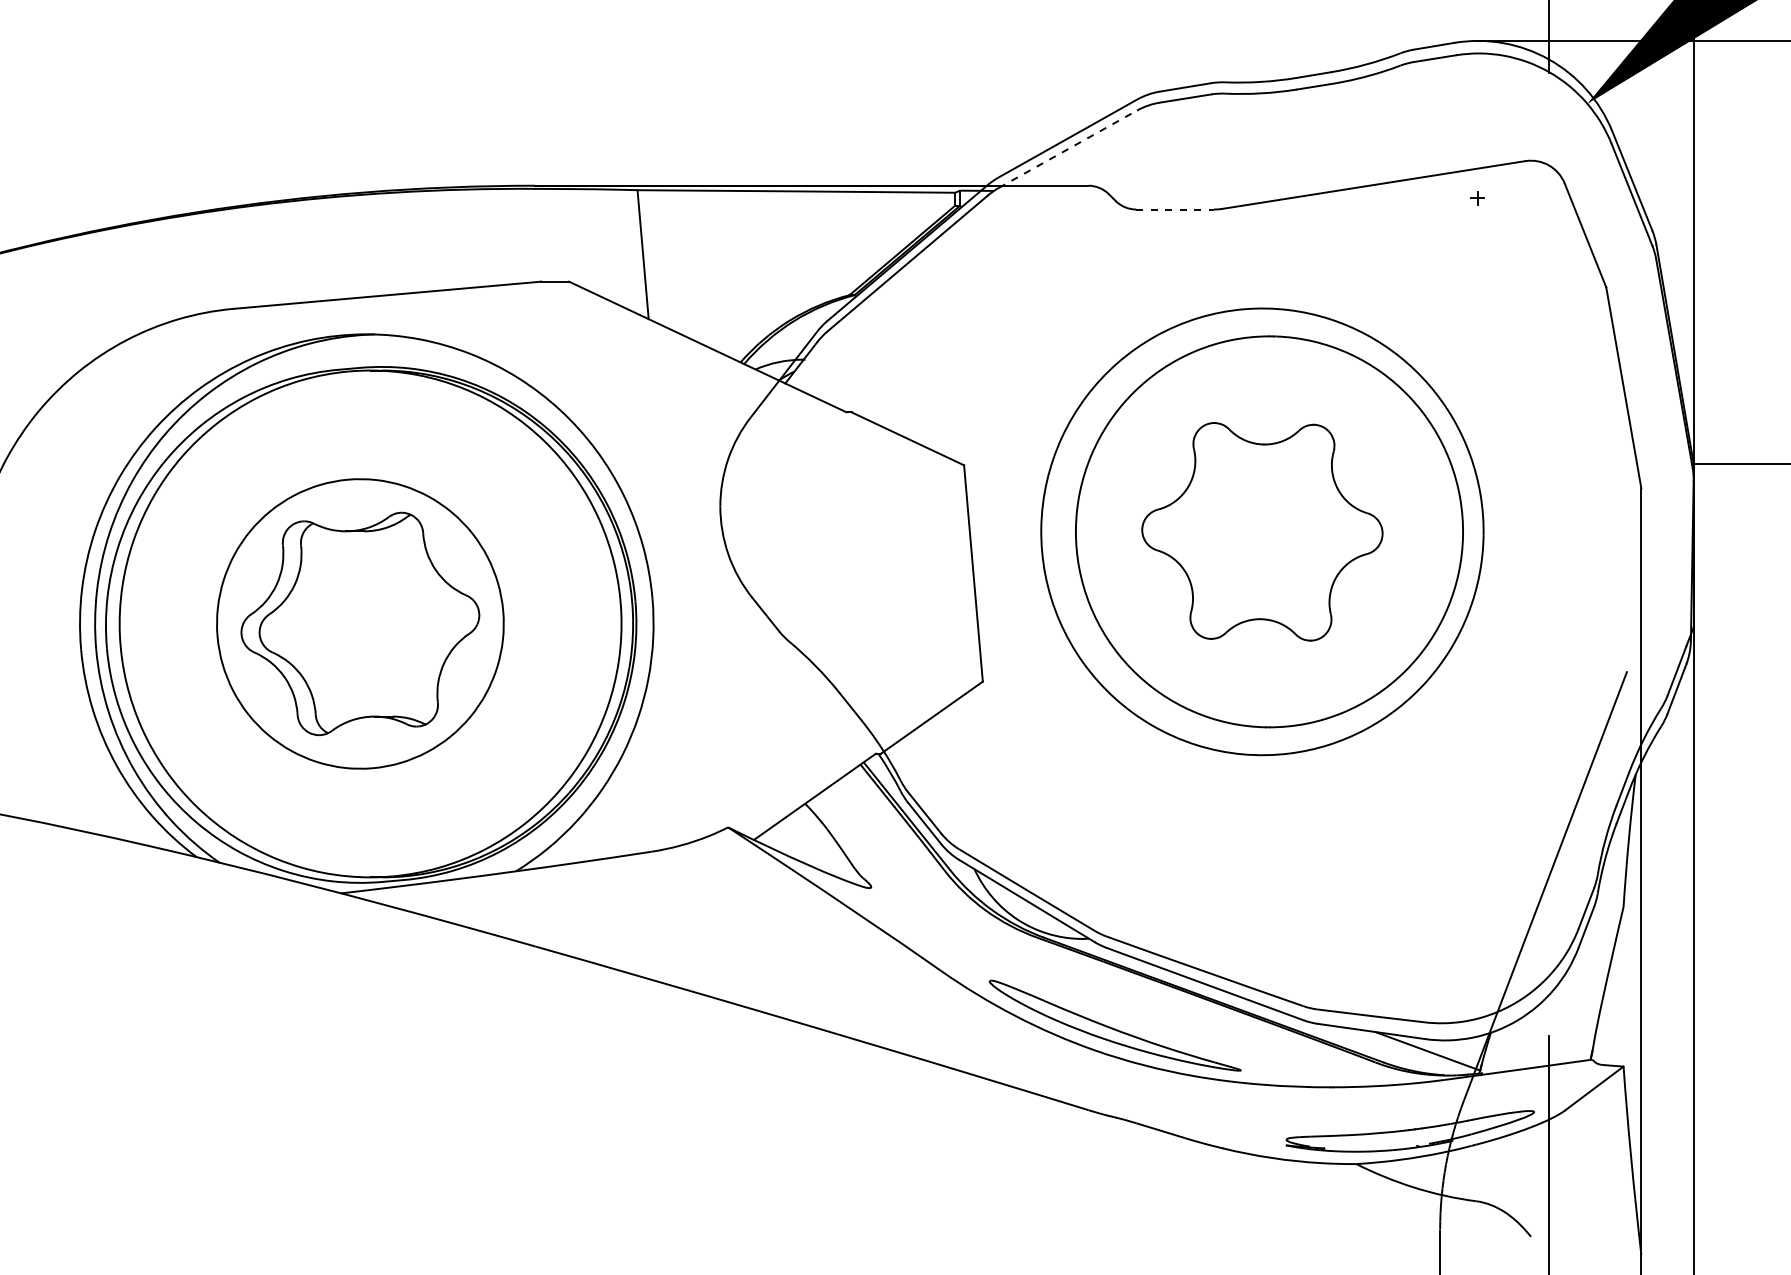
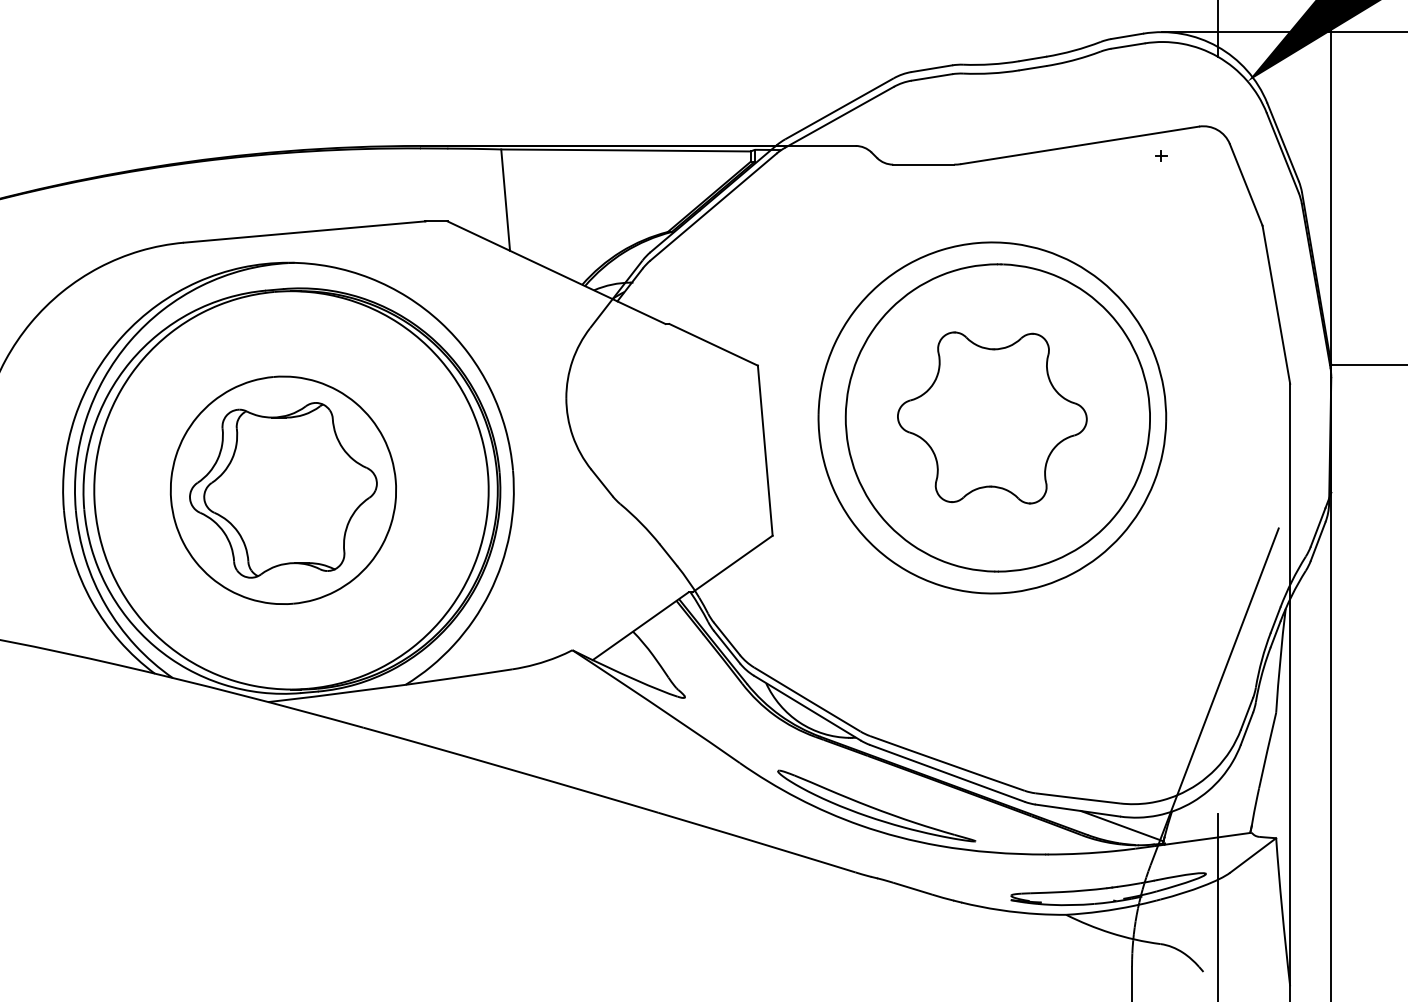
line: (1068, 149) -> (839, 117), dashed -> solid
line: (1175, 209) -> (924, 164), dashed -> solid

